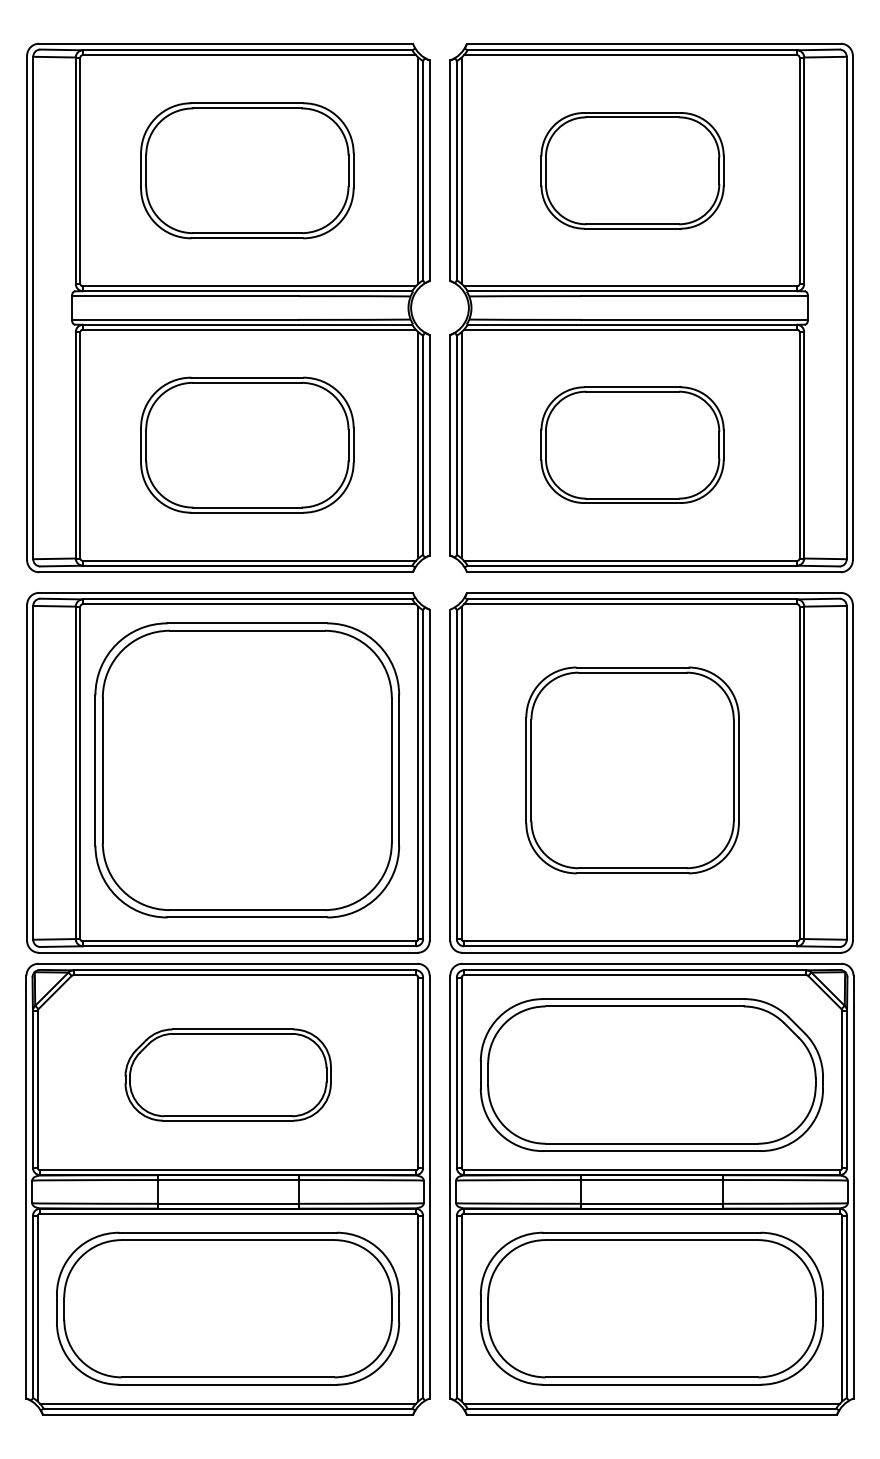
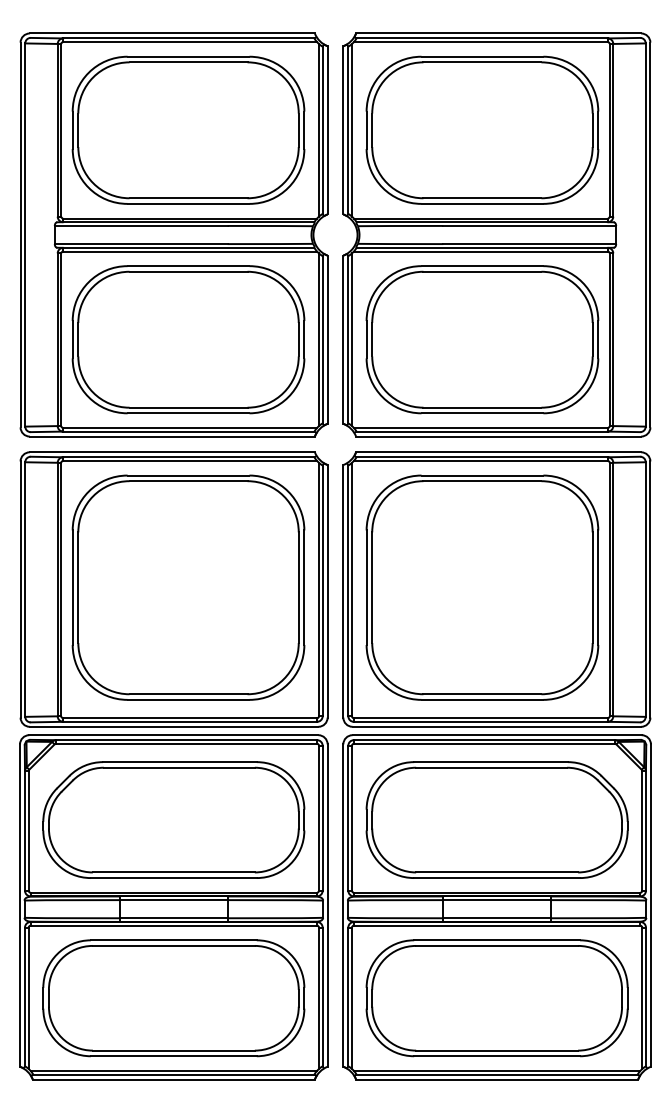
part: (247, 170) -> (188, 130), size x1.43
part: (632, 170) -> (482, 130), size x1.67
part: (247, 444) -> (188, 339), size x1.43
part: (632, 444) -> (482, 339), size x1.67
part: (632, 770) -> (482, 587), size x1.43
part: (228, 1074) -> (174, 819), size x1.67

